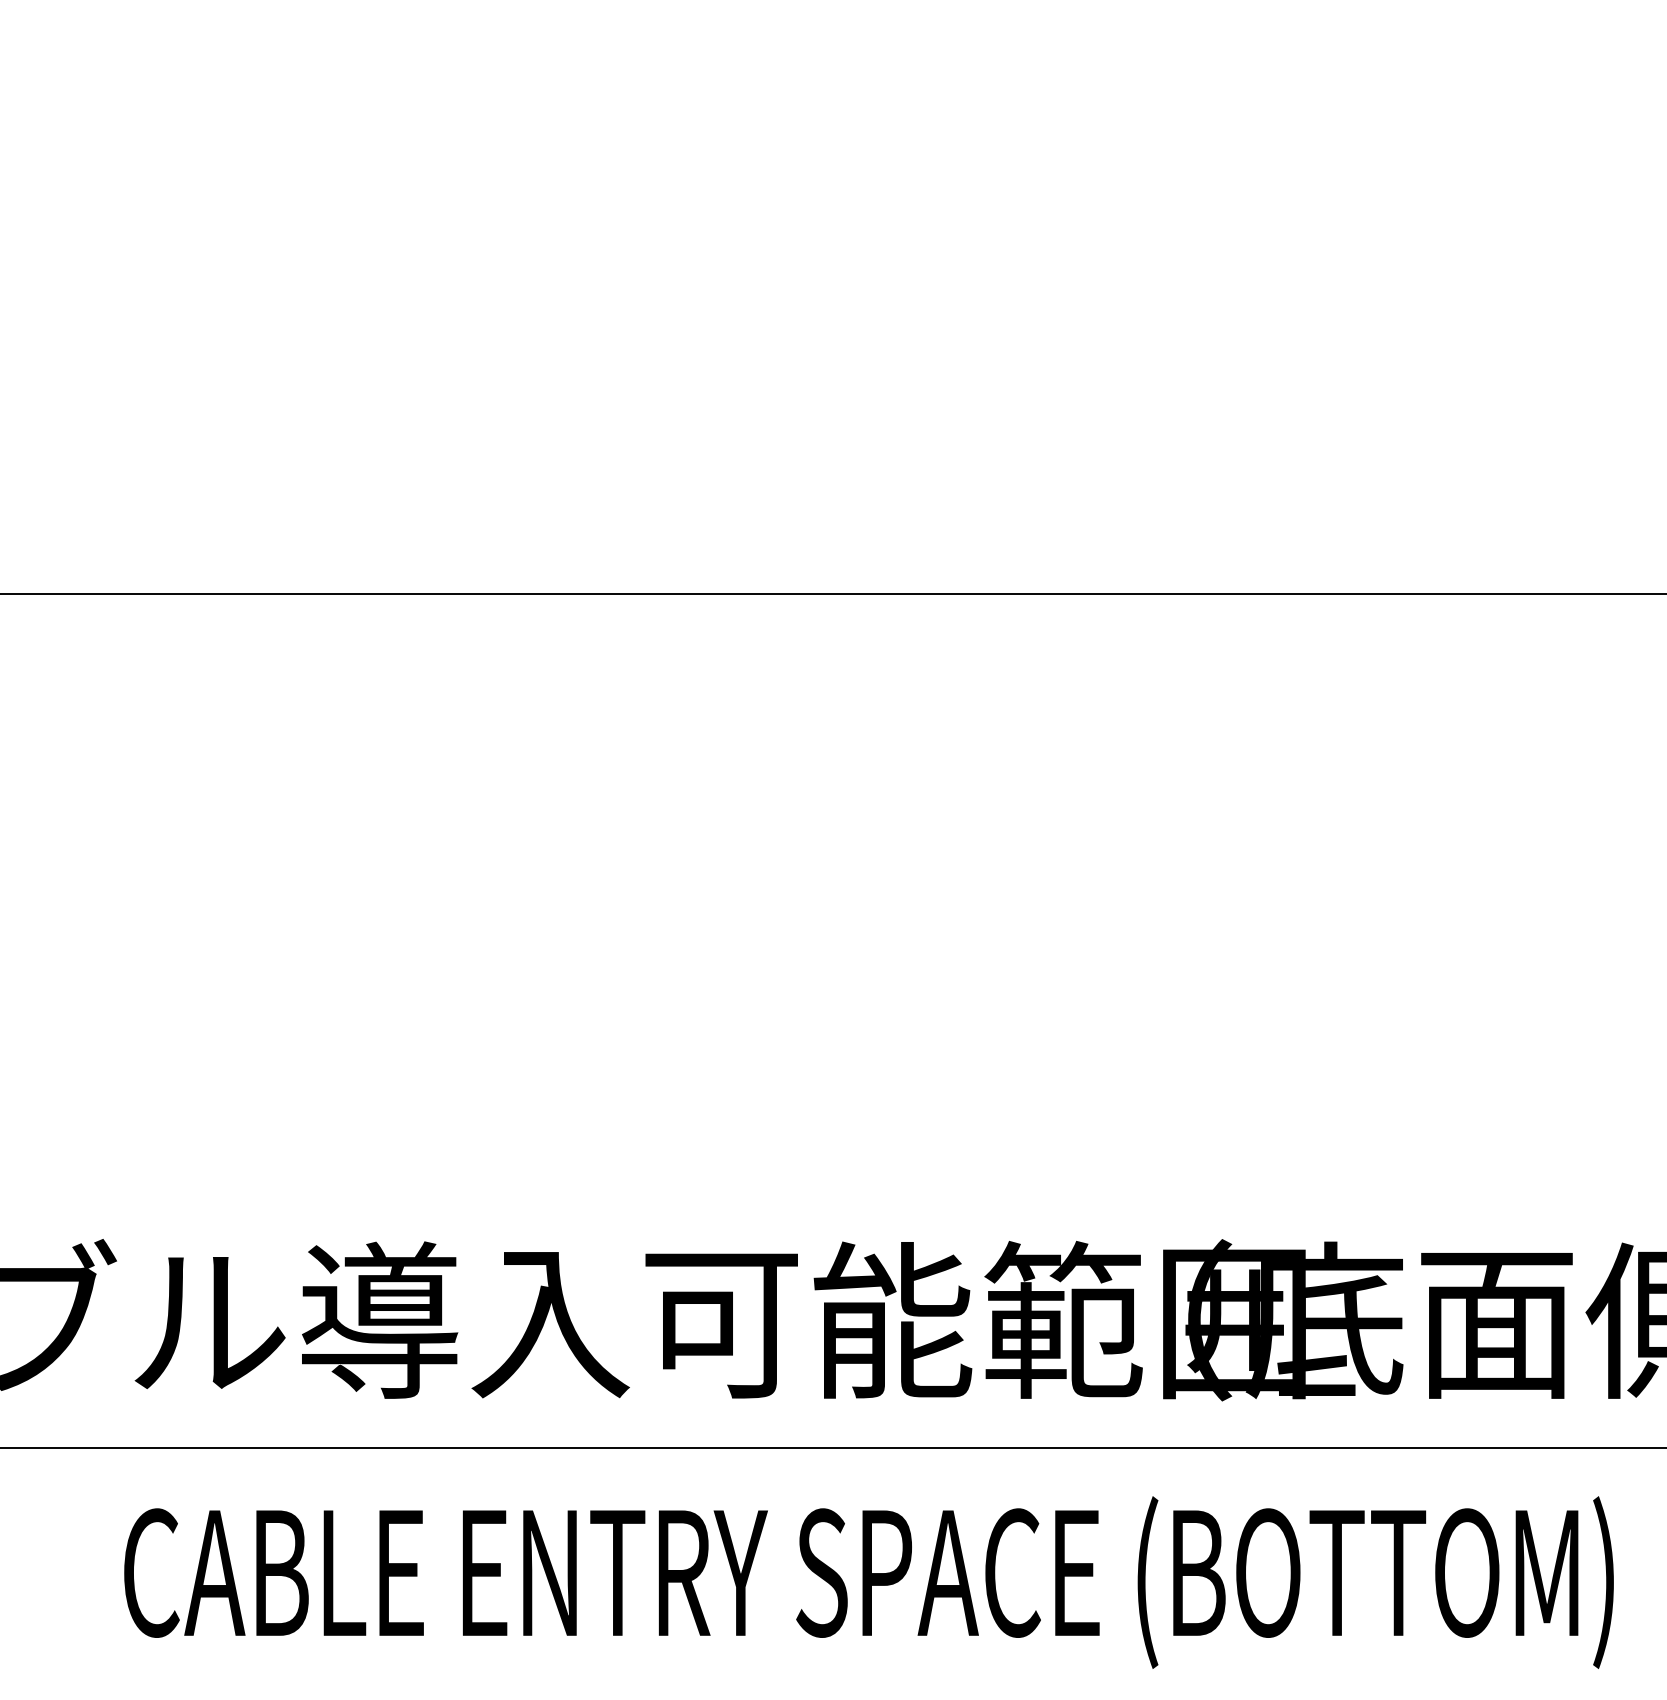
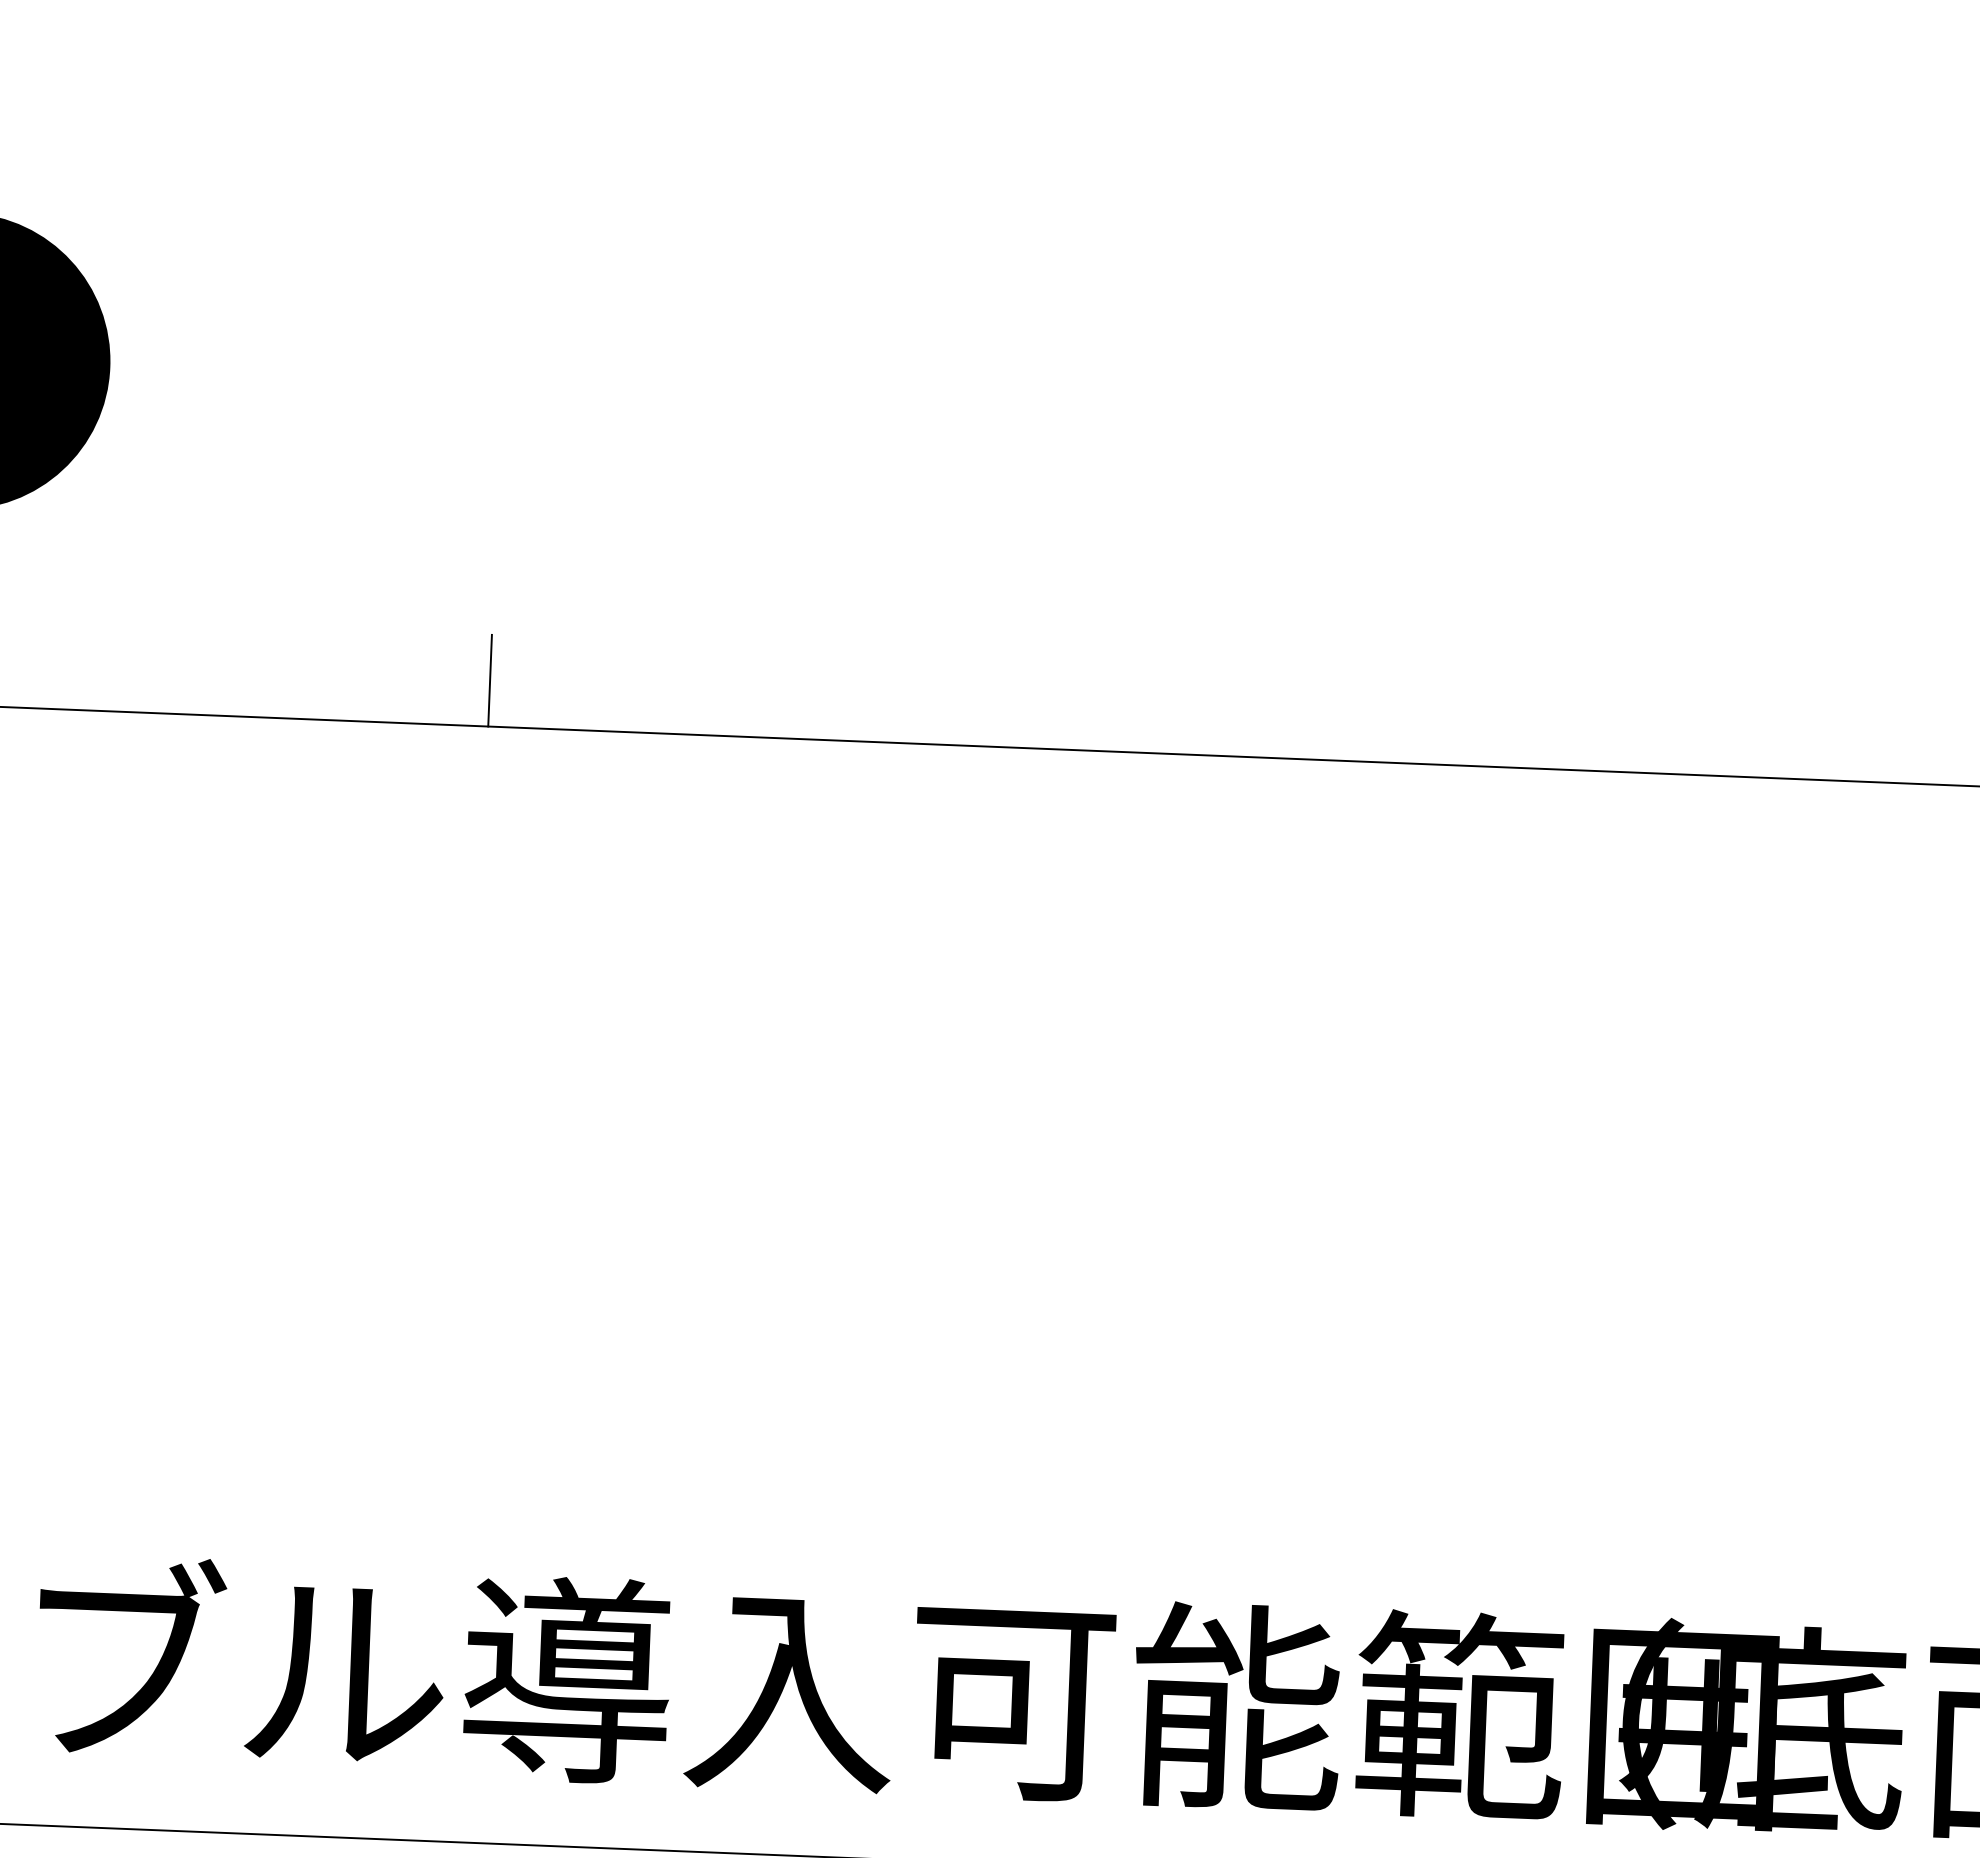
line: (290, 558) -> (490, 680), added

